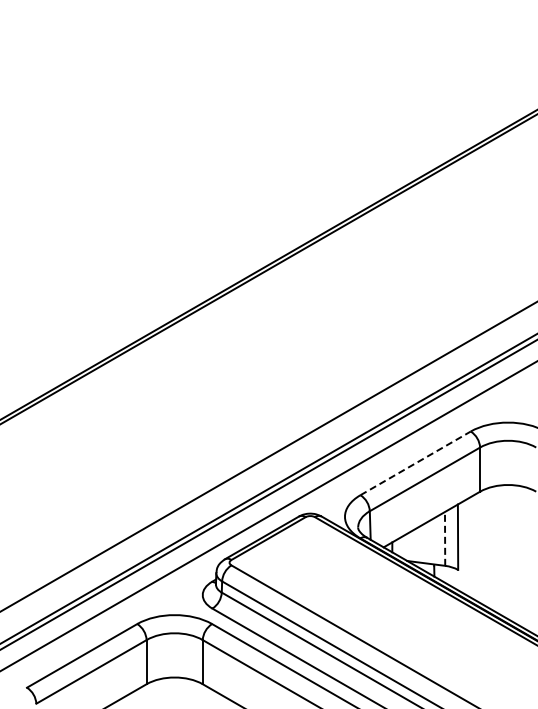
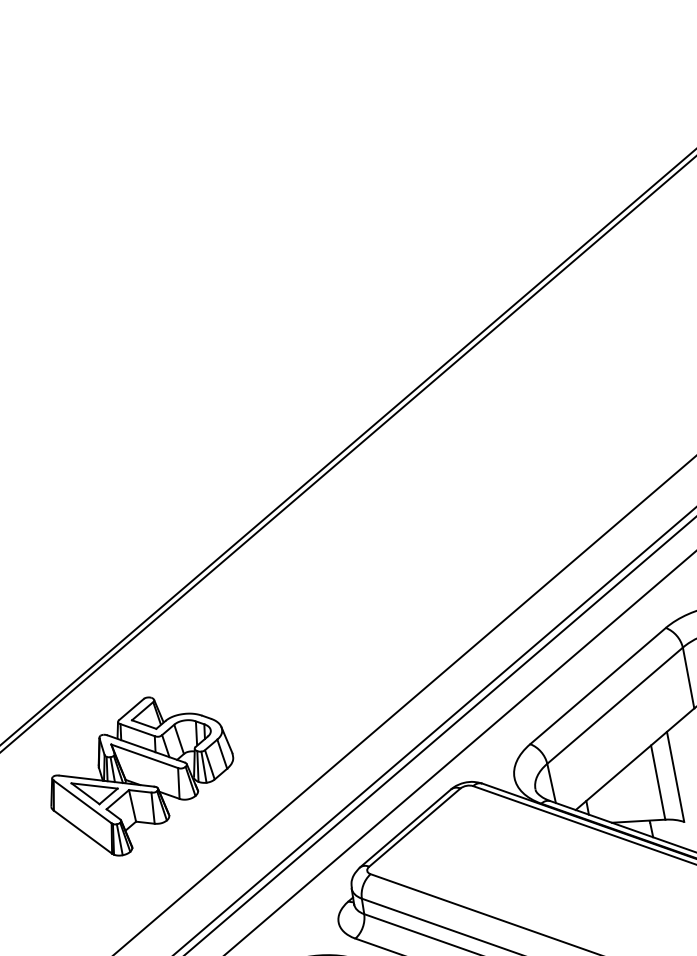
line: (415, 463) -> (597, 686), dashed -> solid
part: (83, 465) -> (140, 774), added
line: (445, 538) -> (658, 781), dashed -> solid

